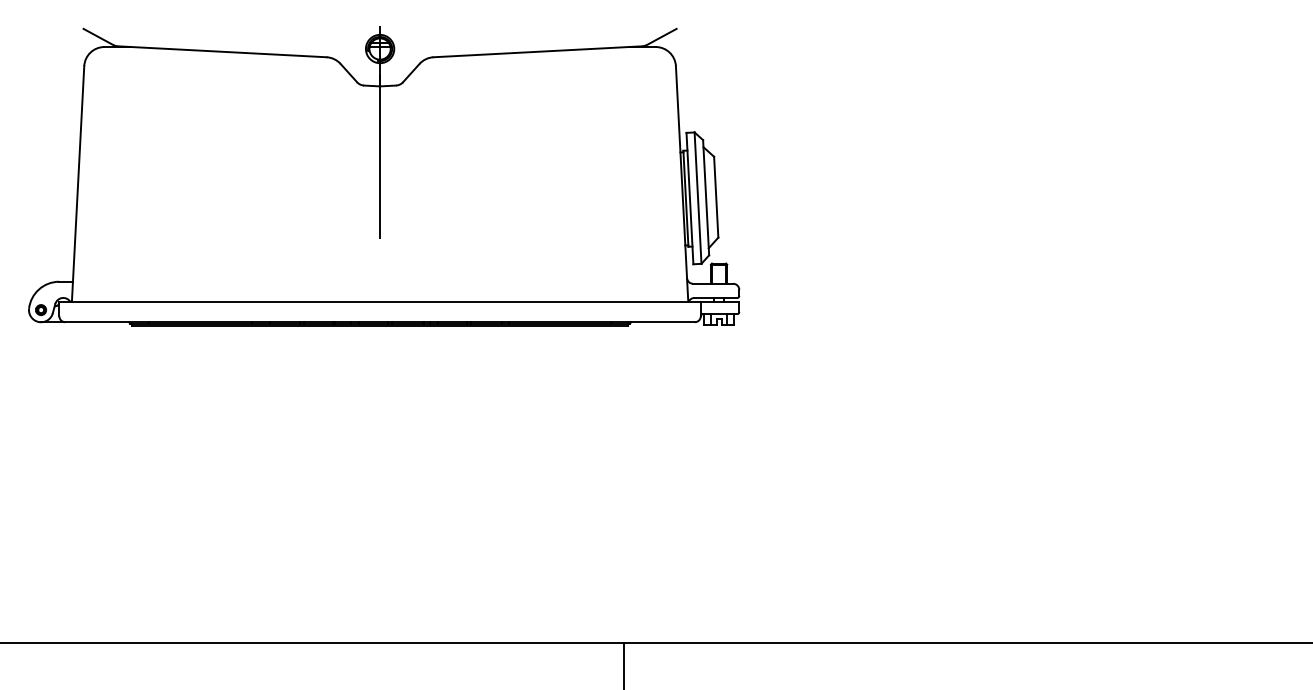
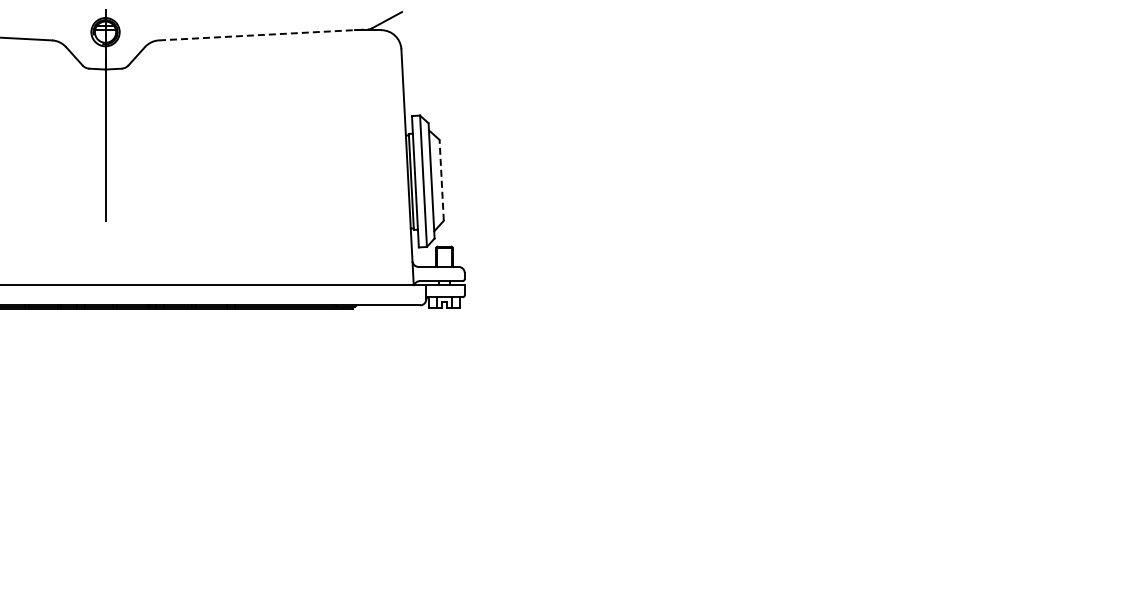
line: (538, 51) -> (263, 34), solid -> dashed
line: (716, 196) -> (441, 179), solid -> dashed

